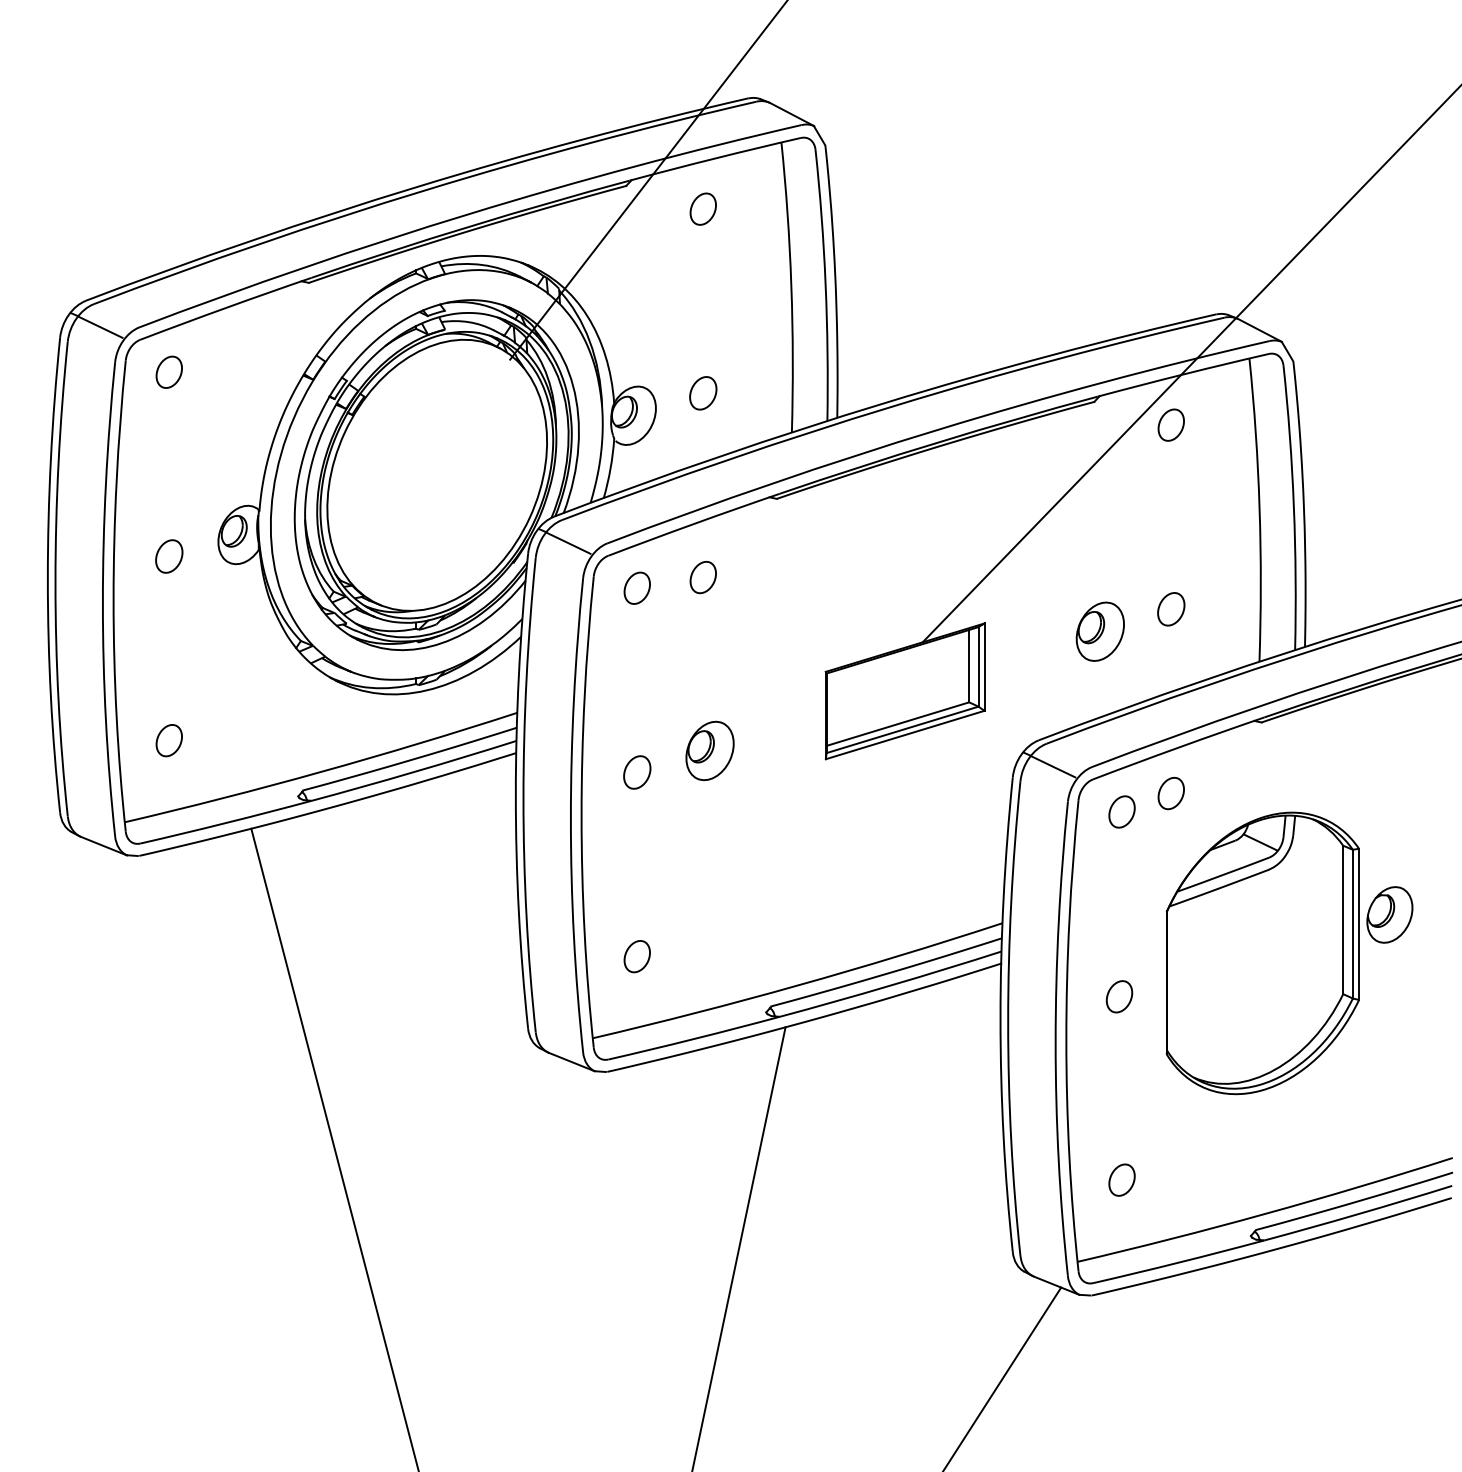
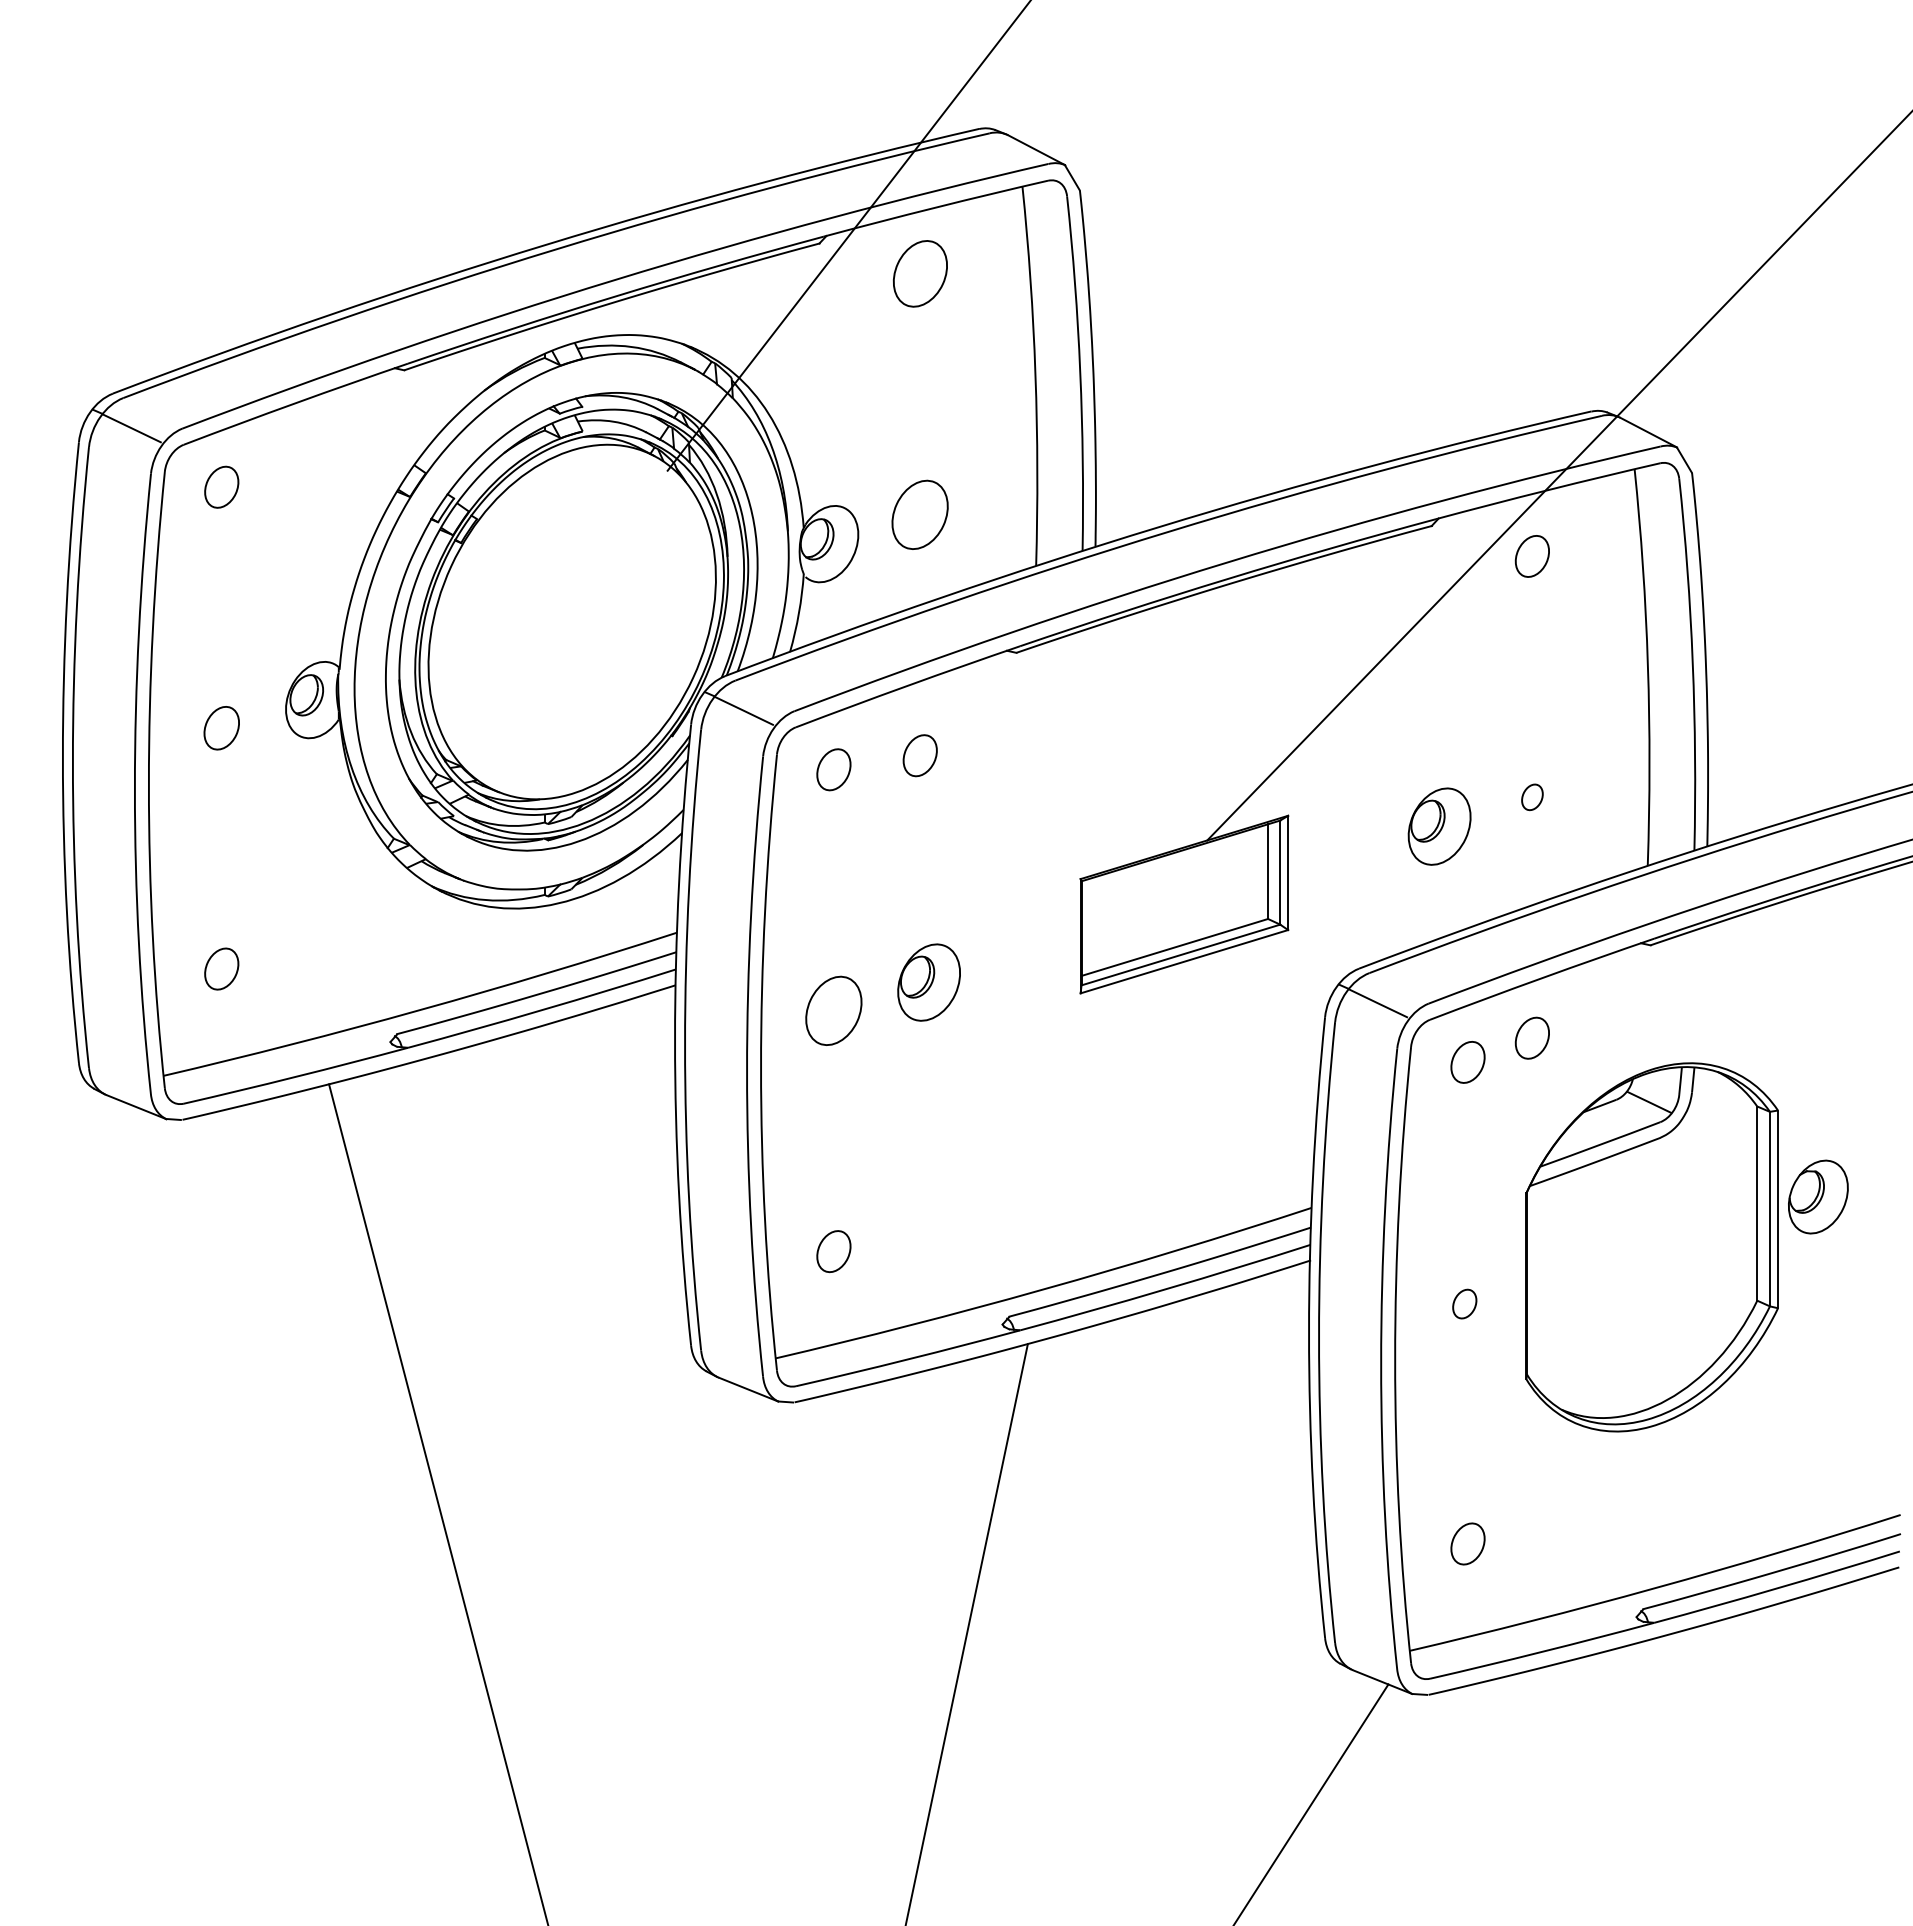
part: (702, 208) -> (919, 273), size x1.6
part: (703, 393) -> (920, 514), size x1.6
part: (1171, 609) -> (1532, 797), size x0.6
part: (636, 772) -> (833, 1010), size x1.6
part: (1119, 996) -> (1464, 1303), size x0.7

